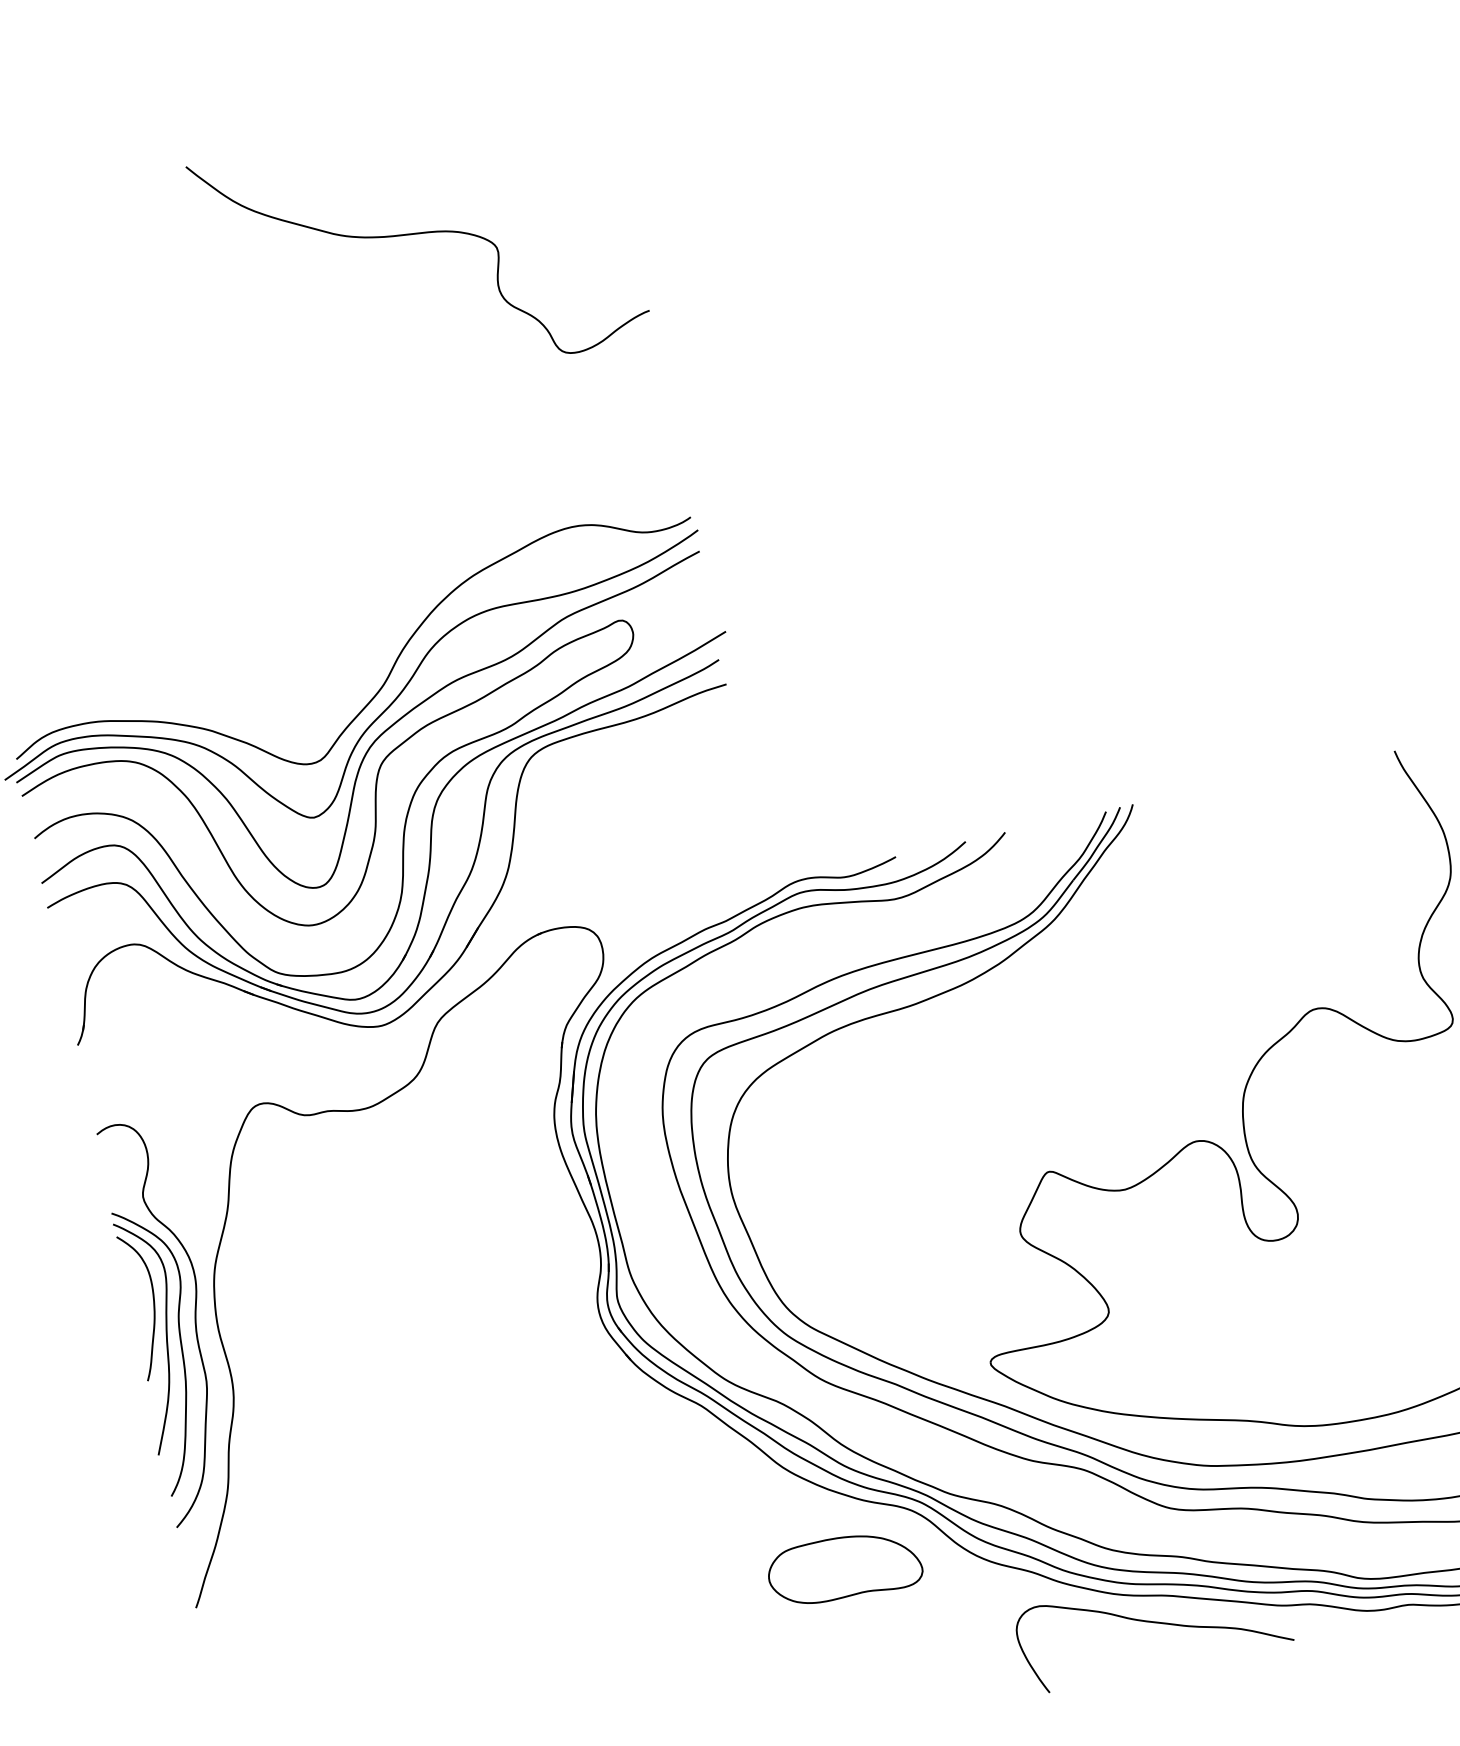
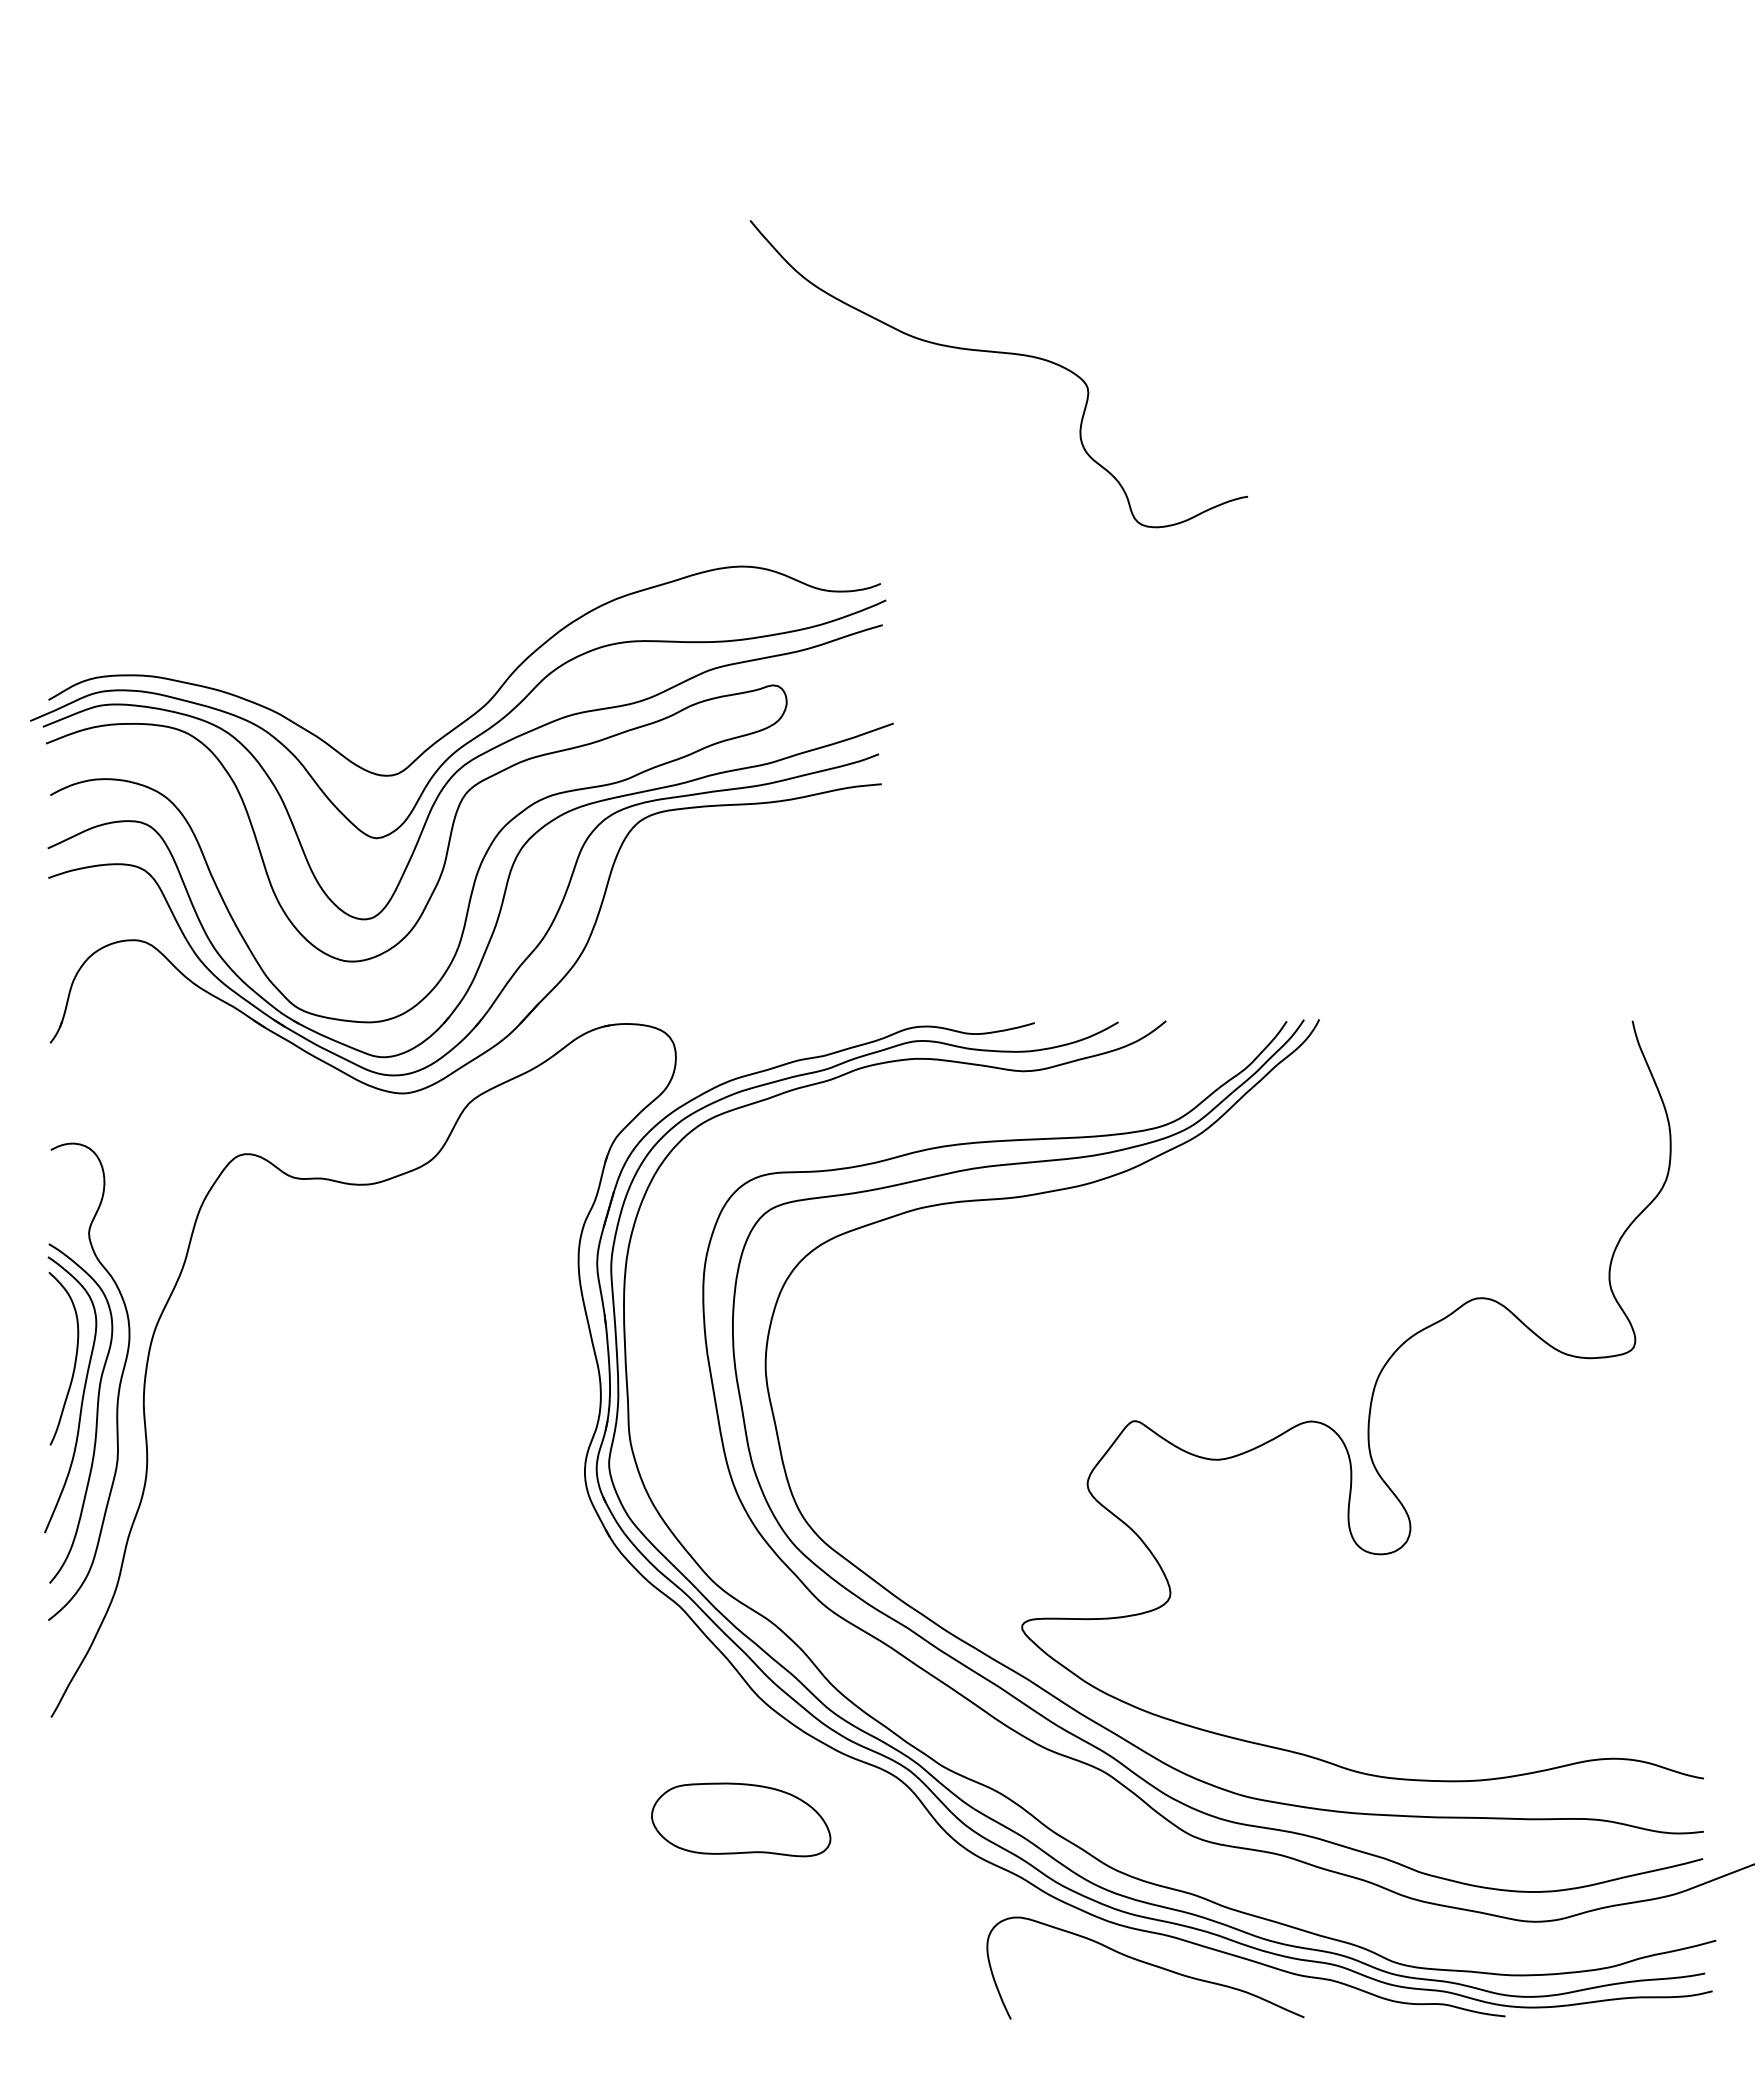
curve: (416, 234) -> (998, 353), moved
part: (844, 1567) -> (741, 1819), moved

